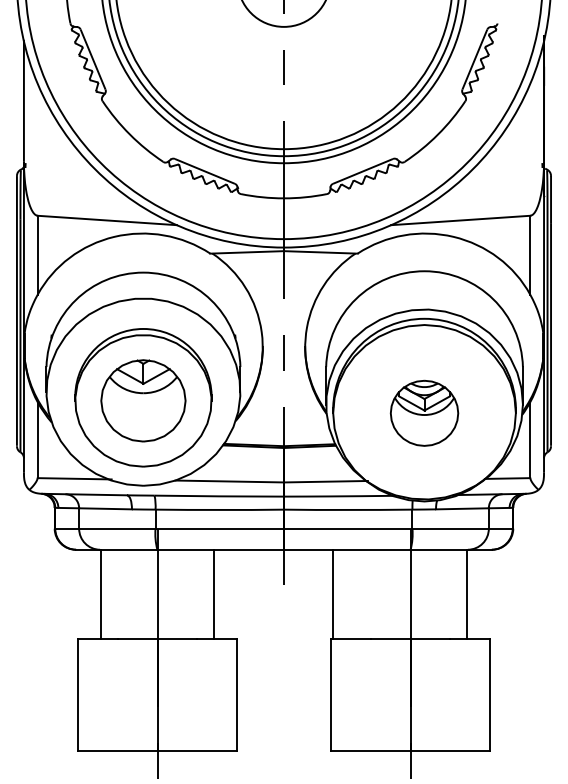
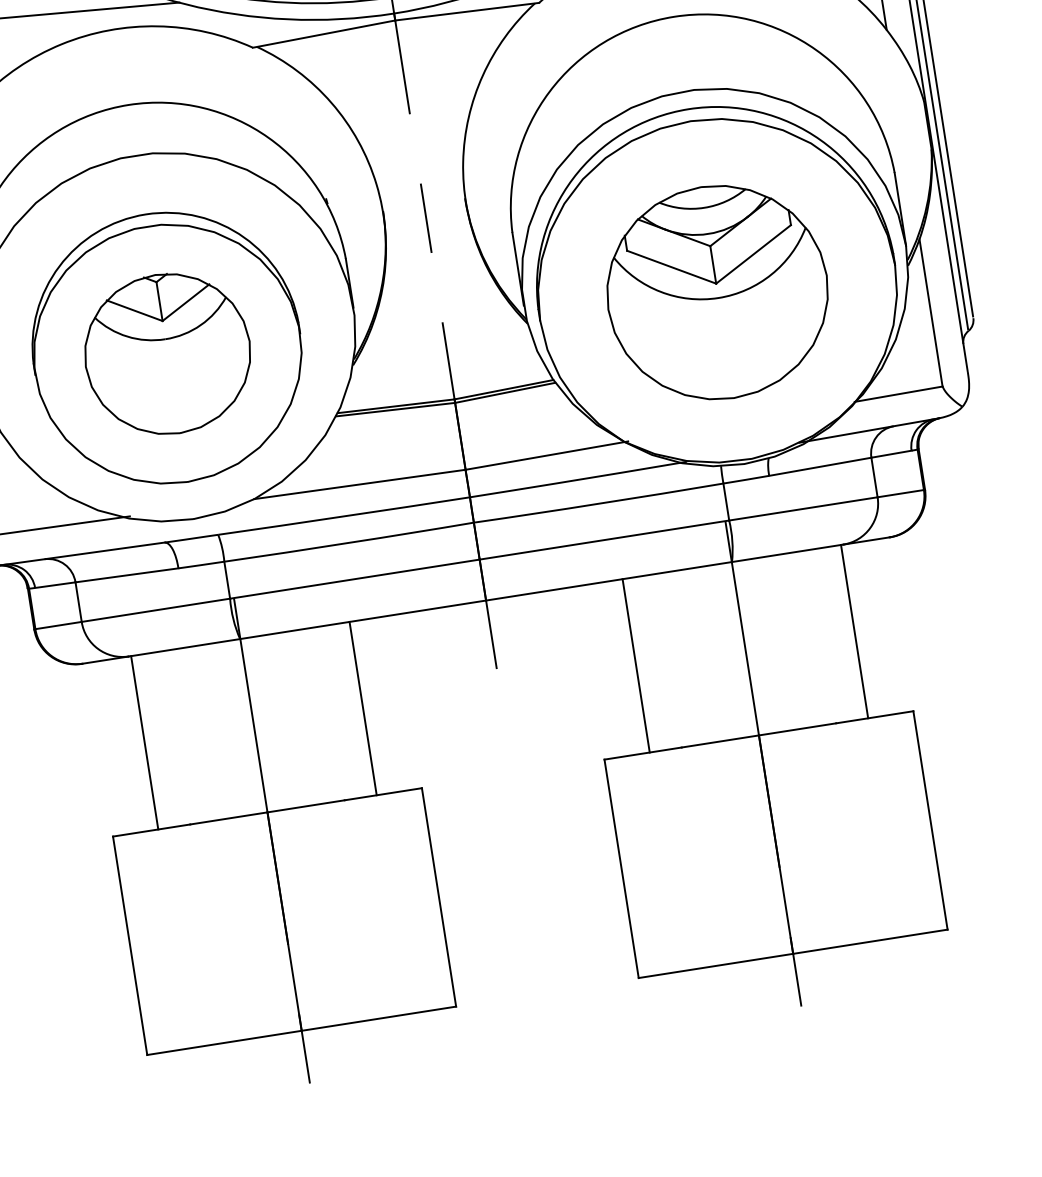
part: (424, 413) -> (717, 293), size x1.67
line: (333, 593) -> (636, 664), moved

